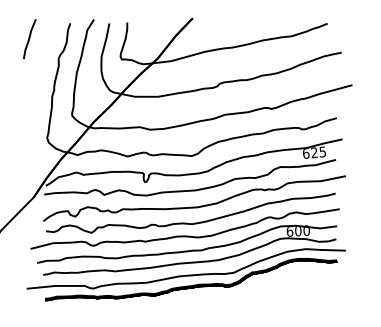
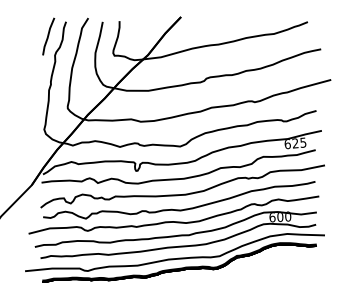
line: (29, 39) -> (48, 36), moved

